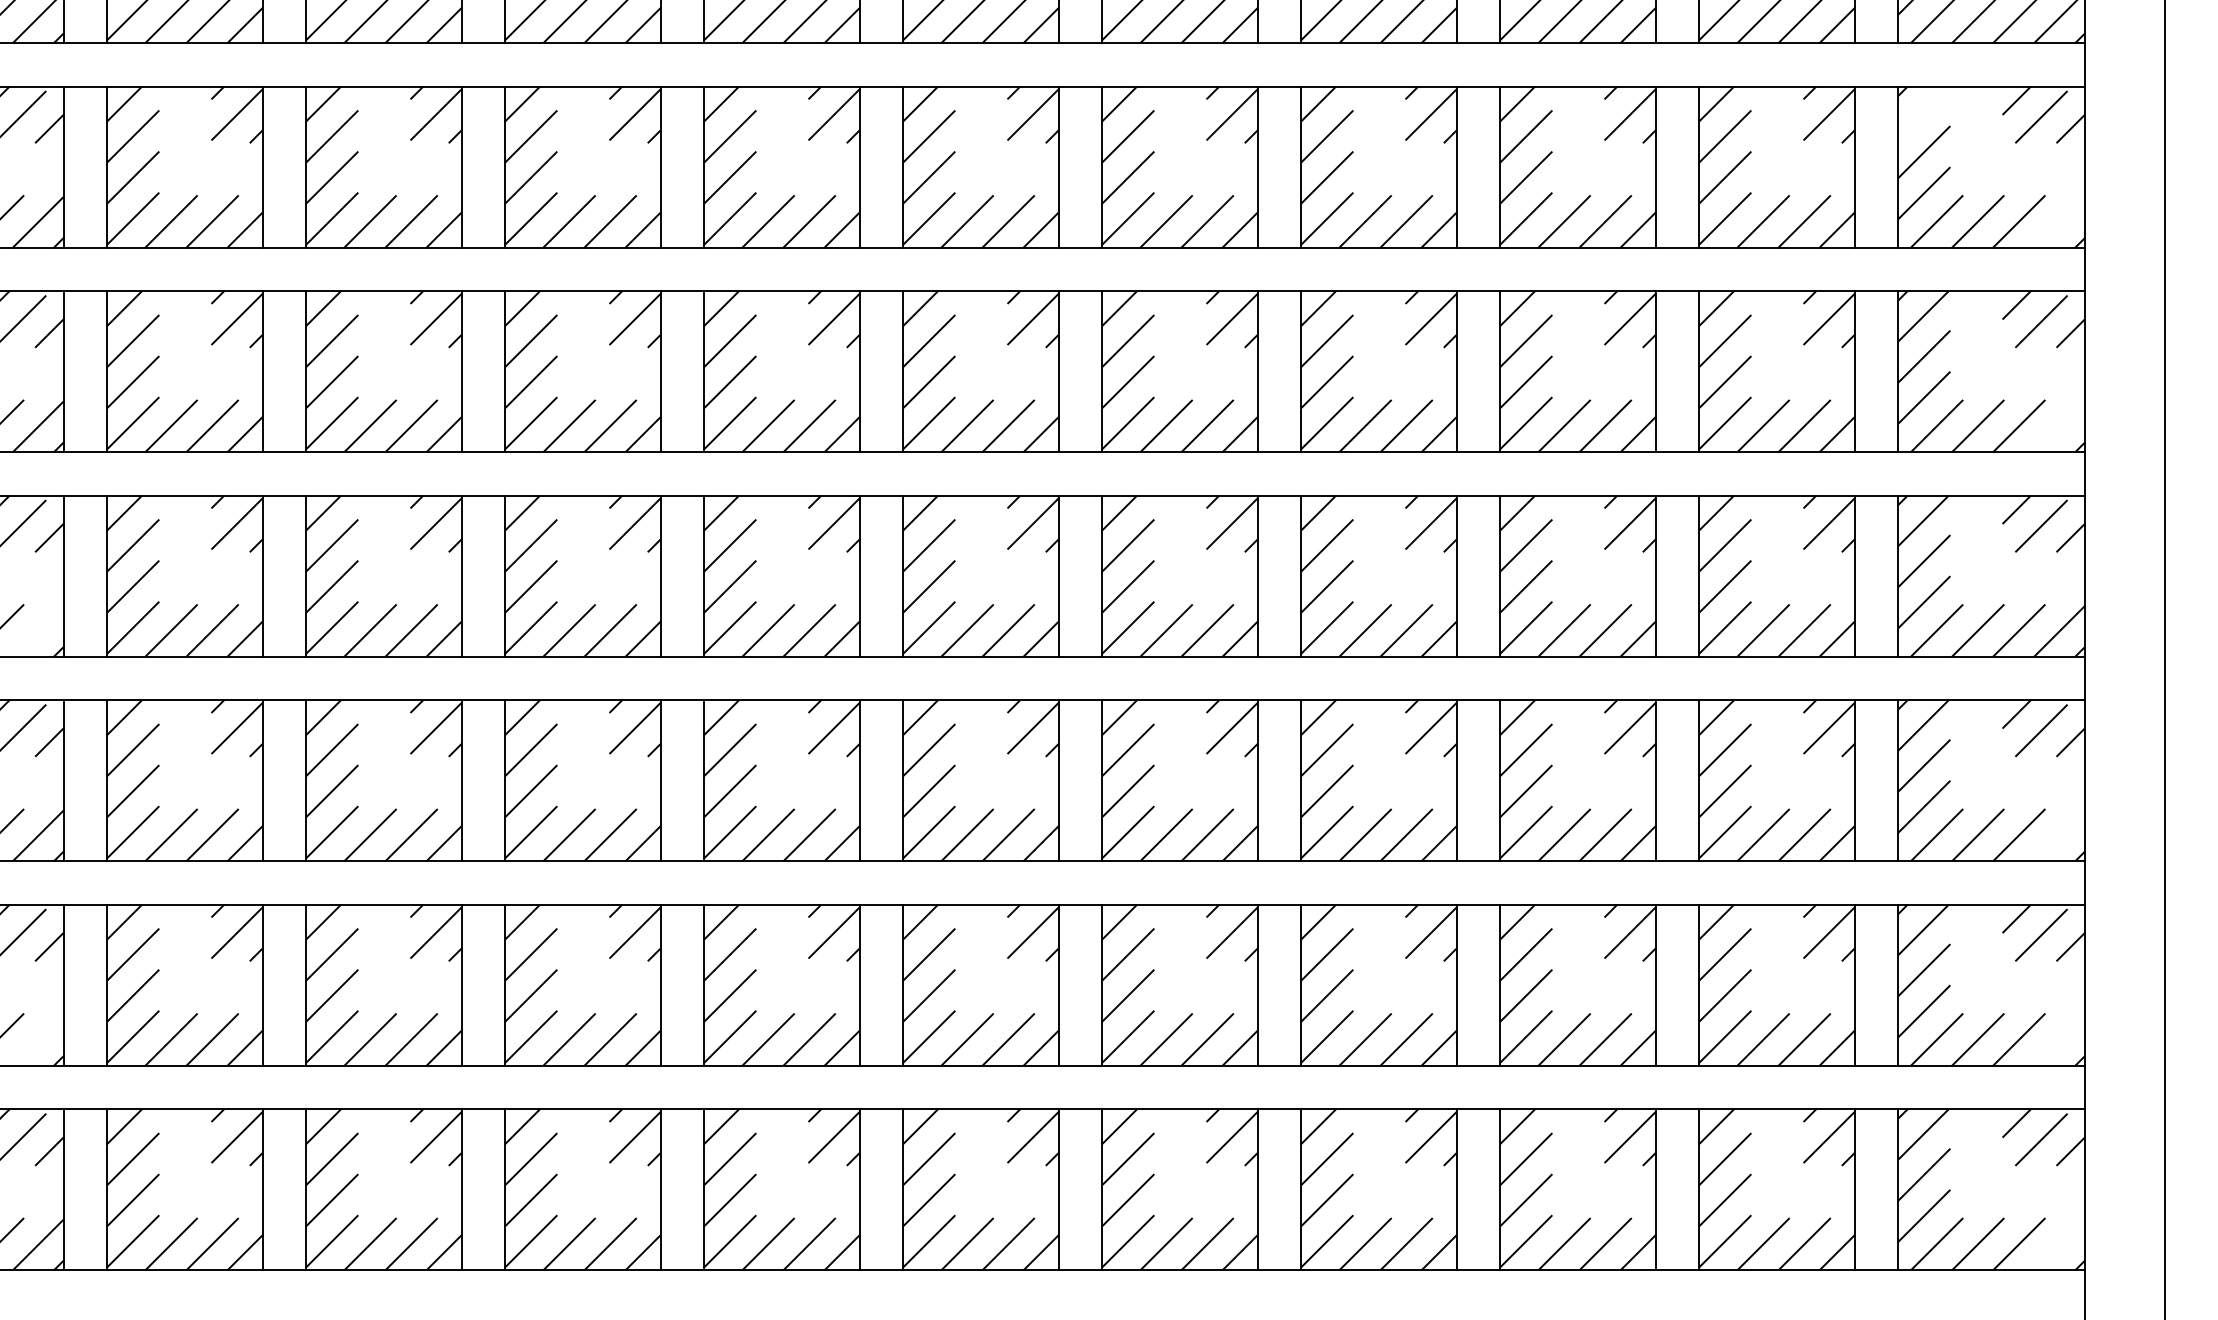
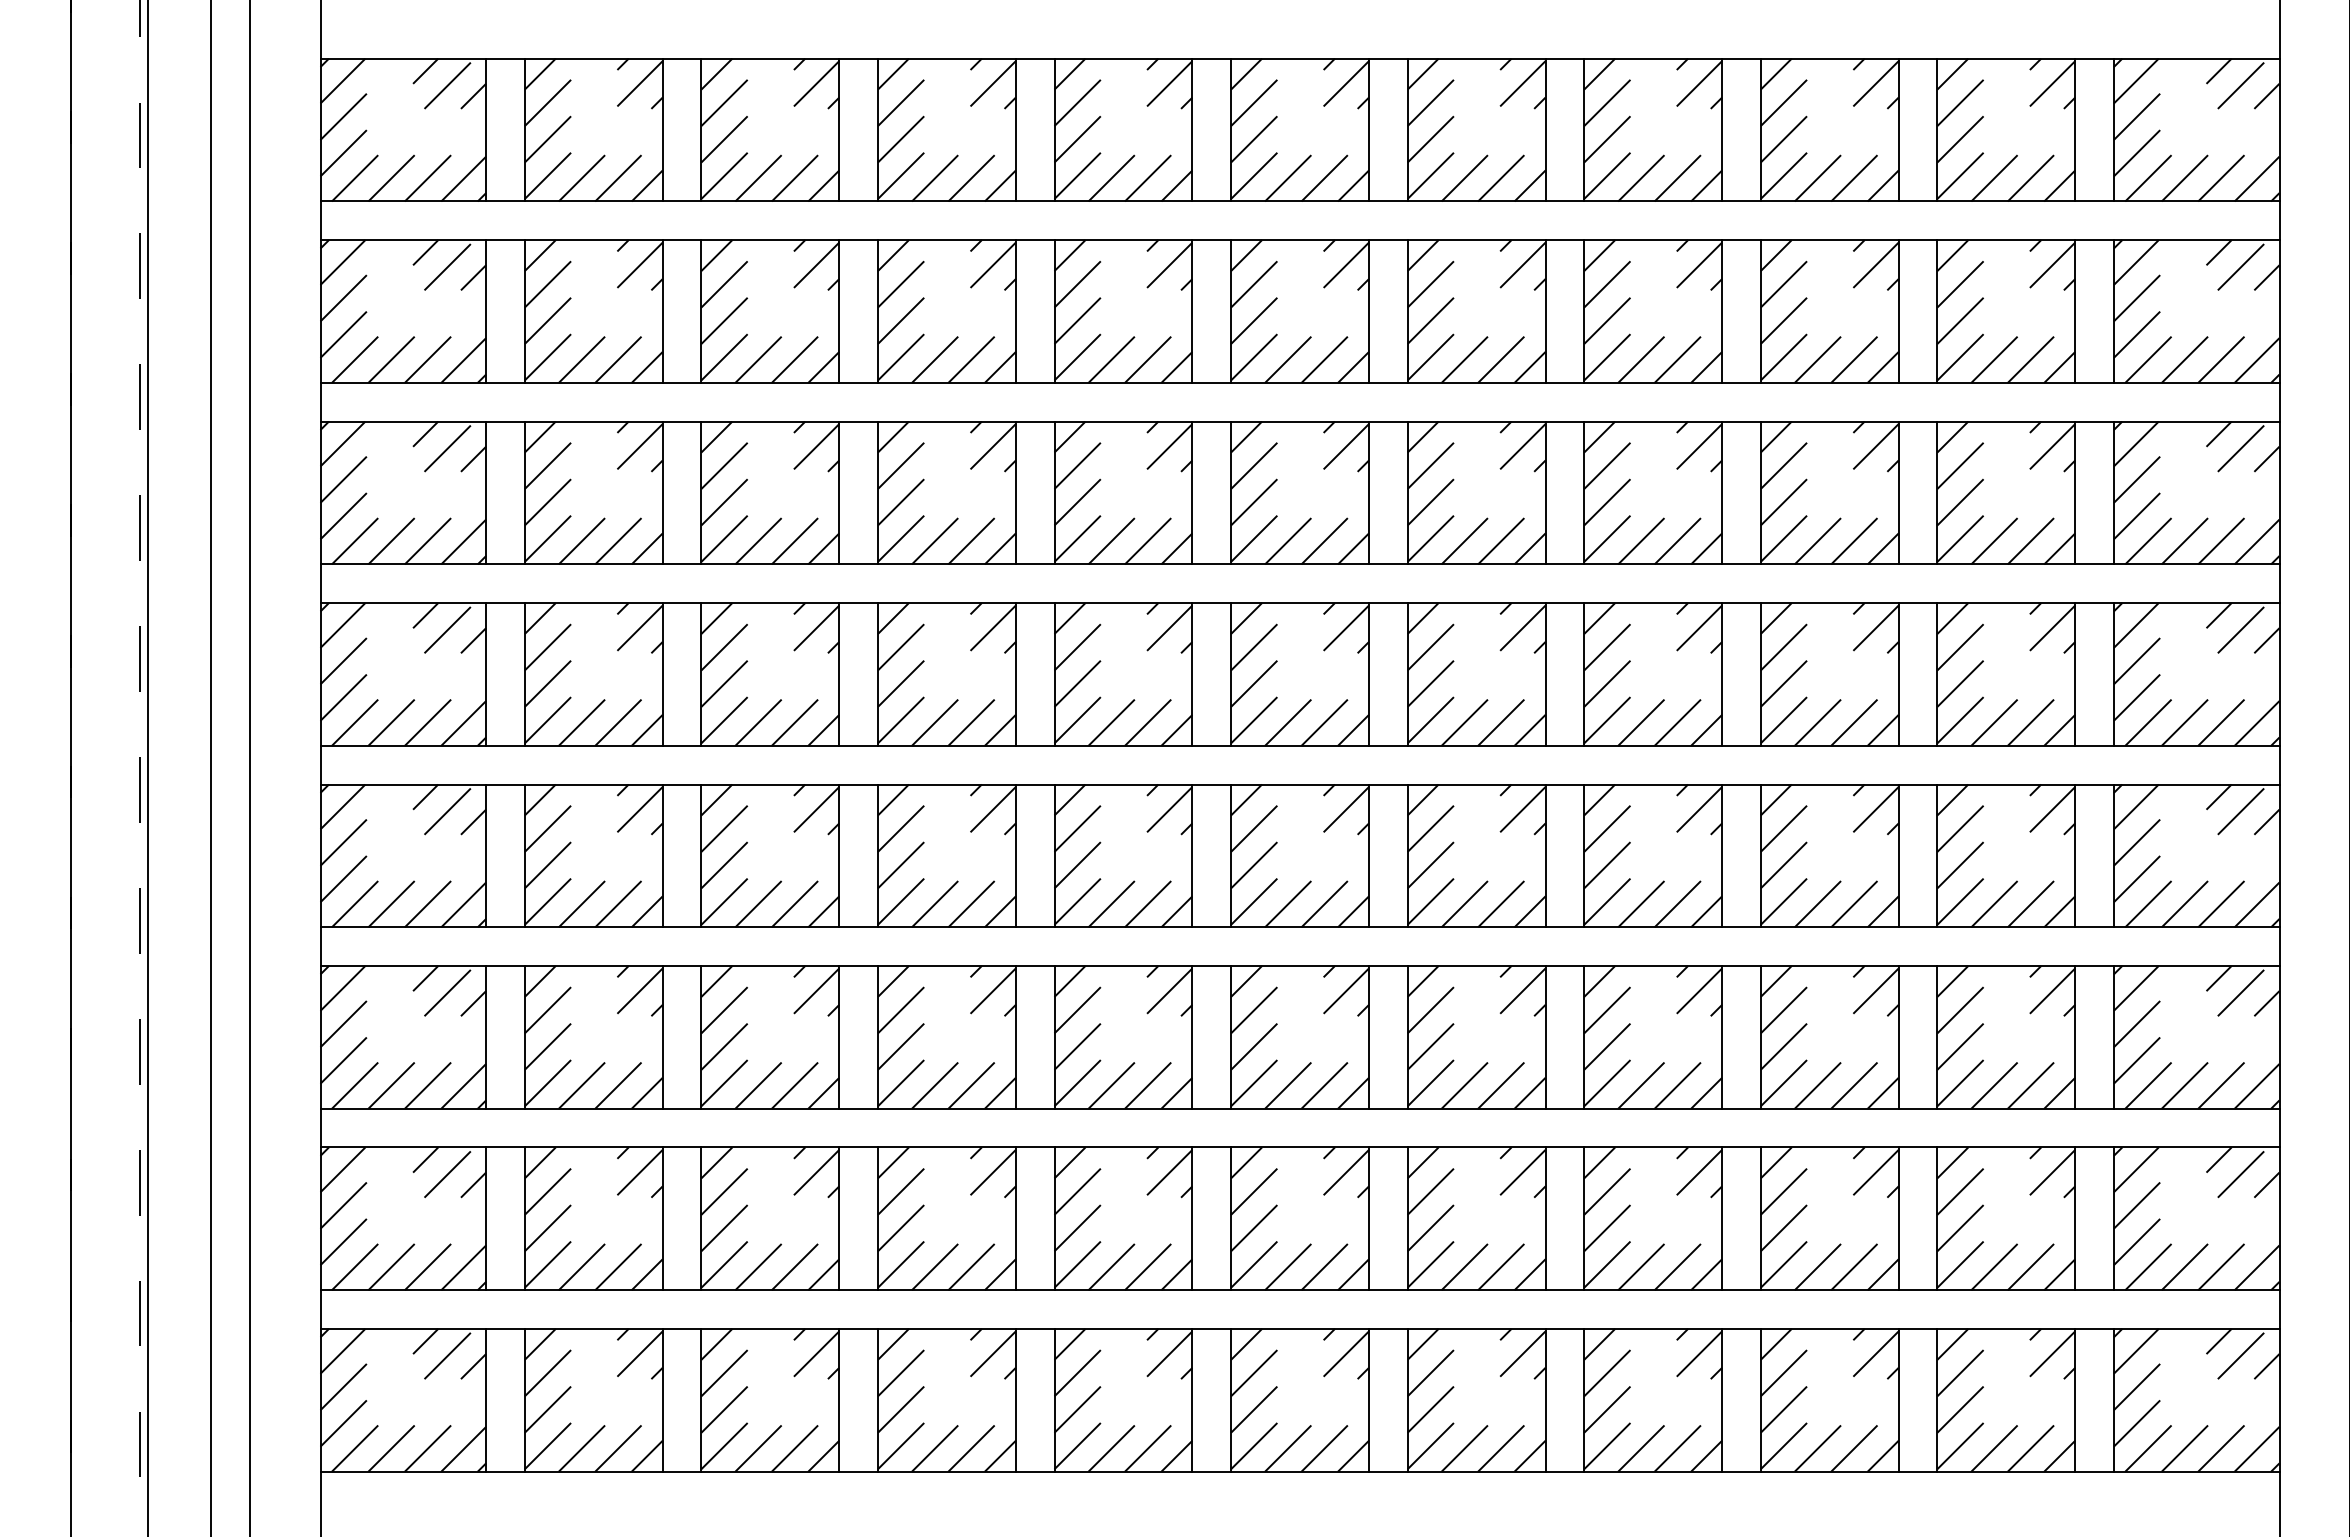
line: (1922, 111) -> (2135, 443), added
line: (2058, 221) -> (2256, 541), added
line: (2058, 426) -> (2256, 723), added
line: (38, 630) -> (463, 904), added
line: (2058, 834) -> (2256, 1085), added
line: (38, 1040) -> (463, 1267), added
line: (2058, 1040) -> (2256, 1267), added
line: (2058, 1244) -> (2256, 1448), added

